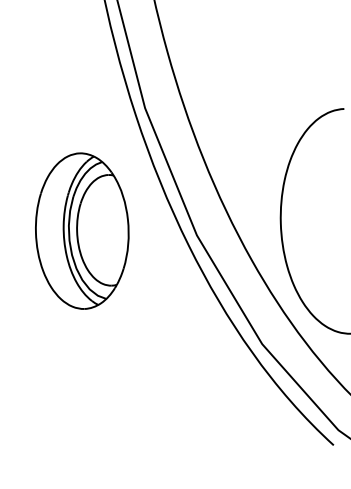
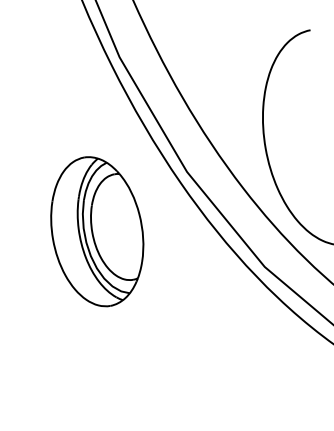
part: (82, 230) -> (97, 231), moved

